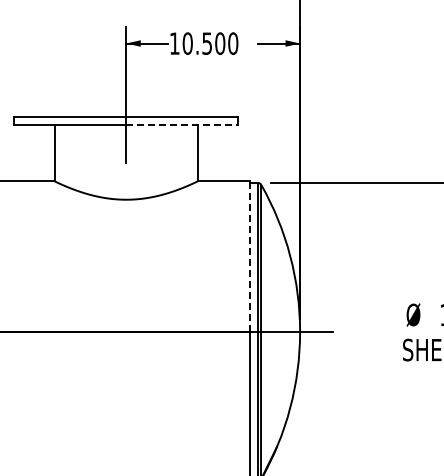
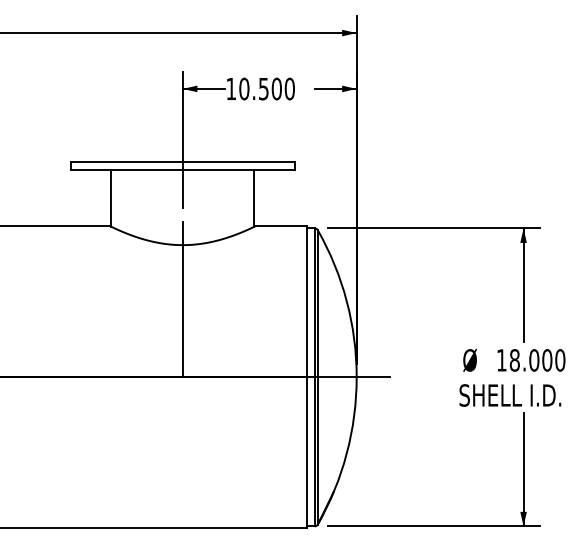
line: (181, 125) -> (238, 170), dashed -> solid
line: (125, 254) -> (182, 299), added
line: (250, 256) -> (307, 301), dashed -> solid

